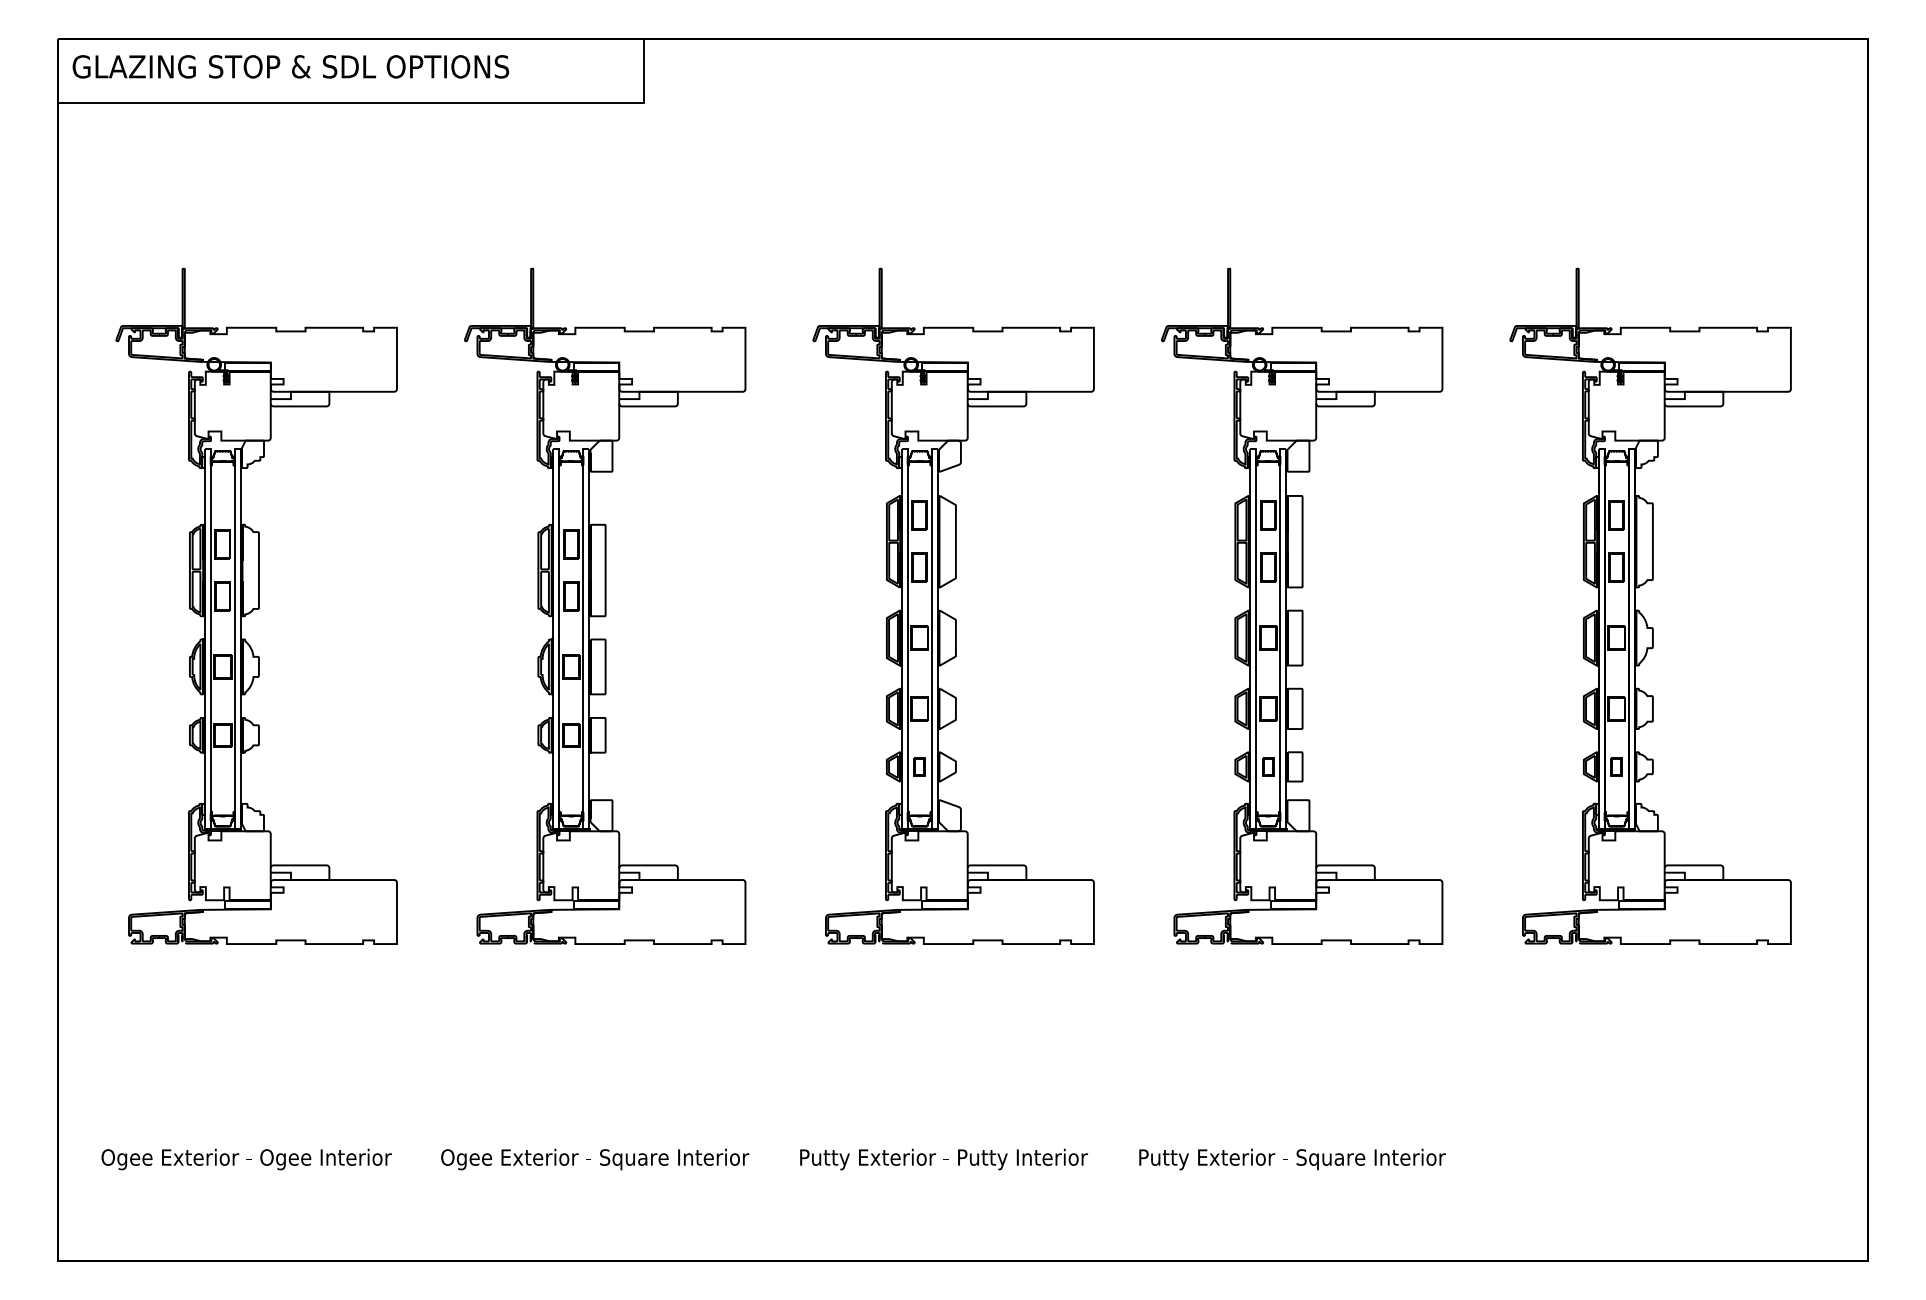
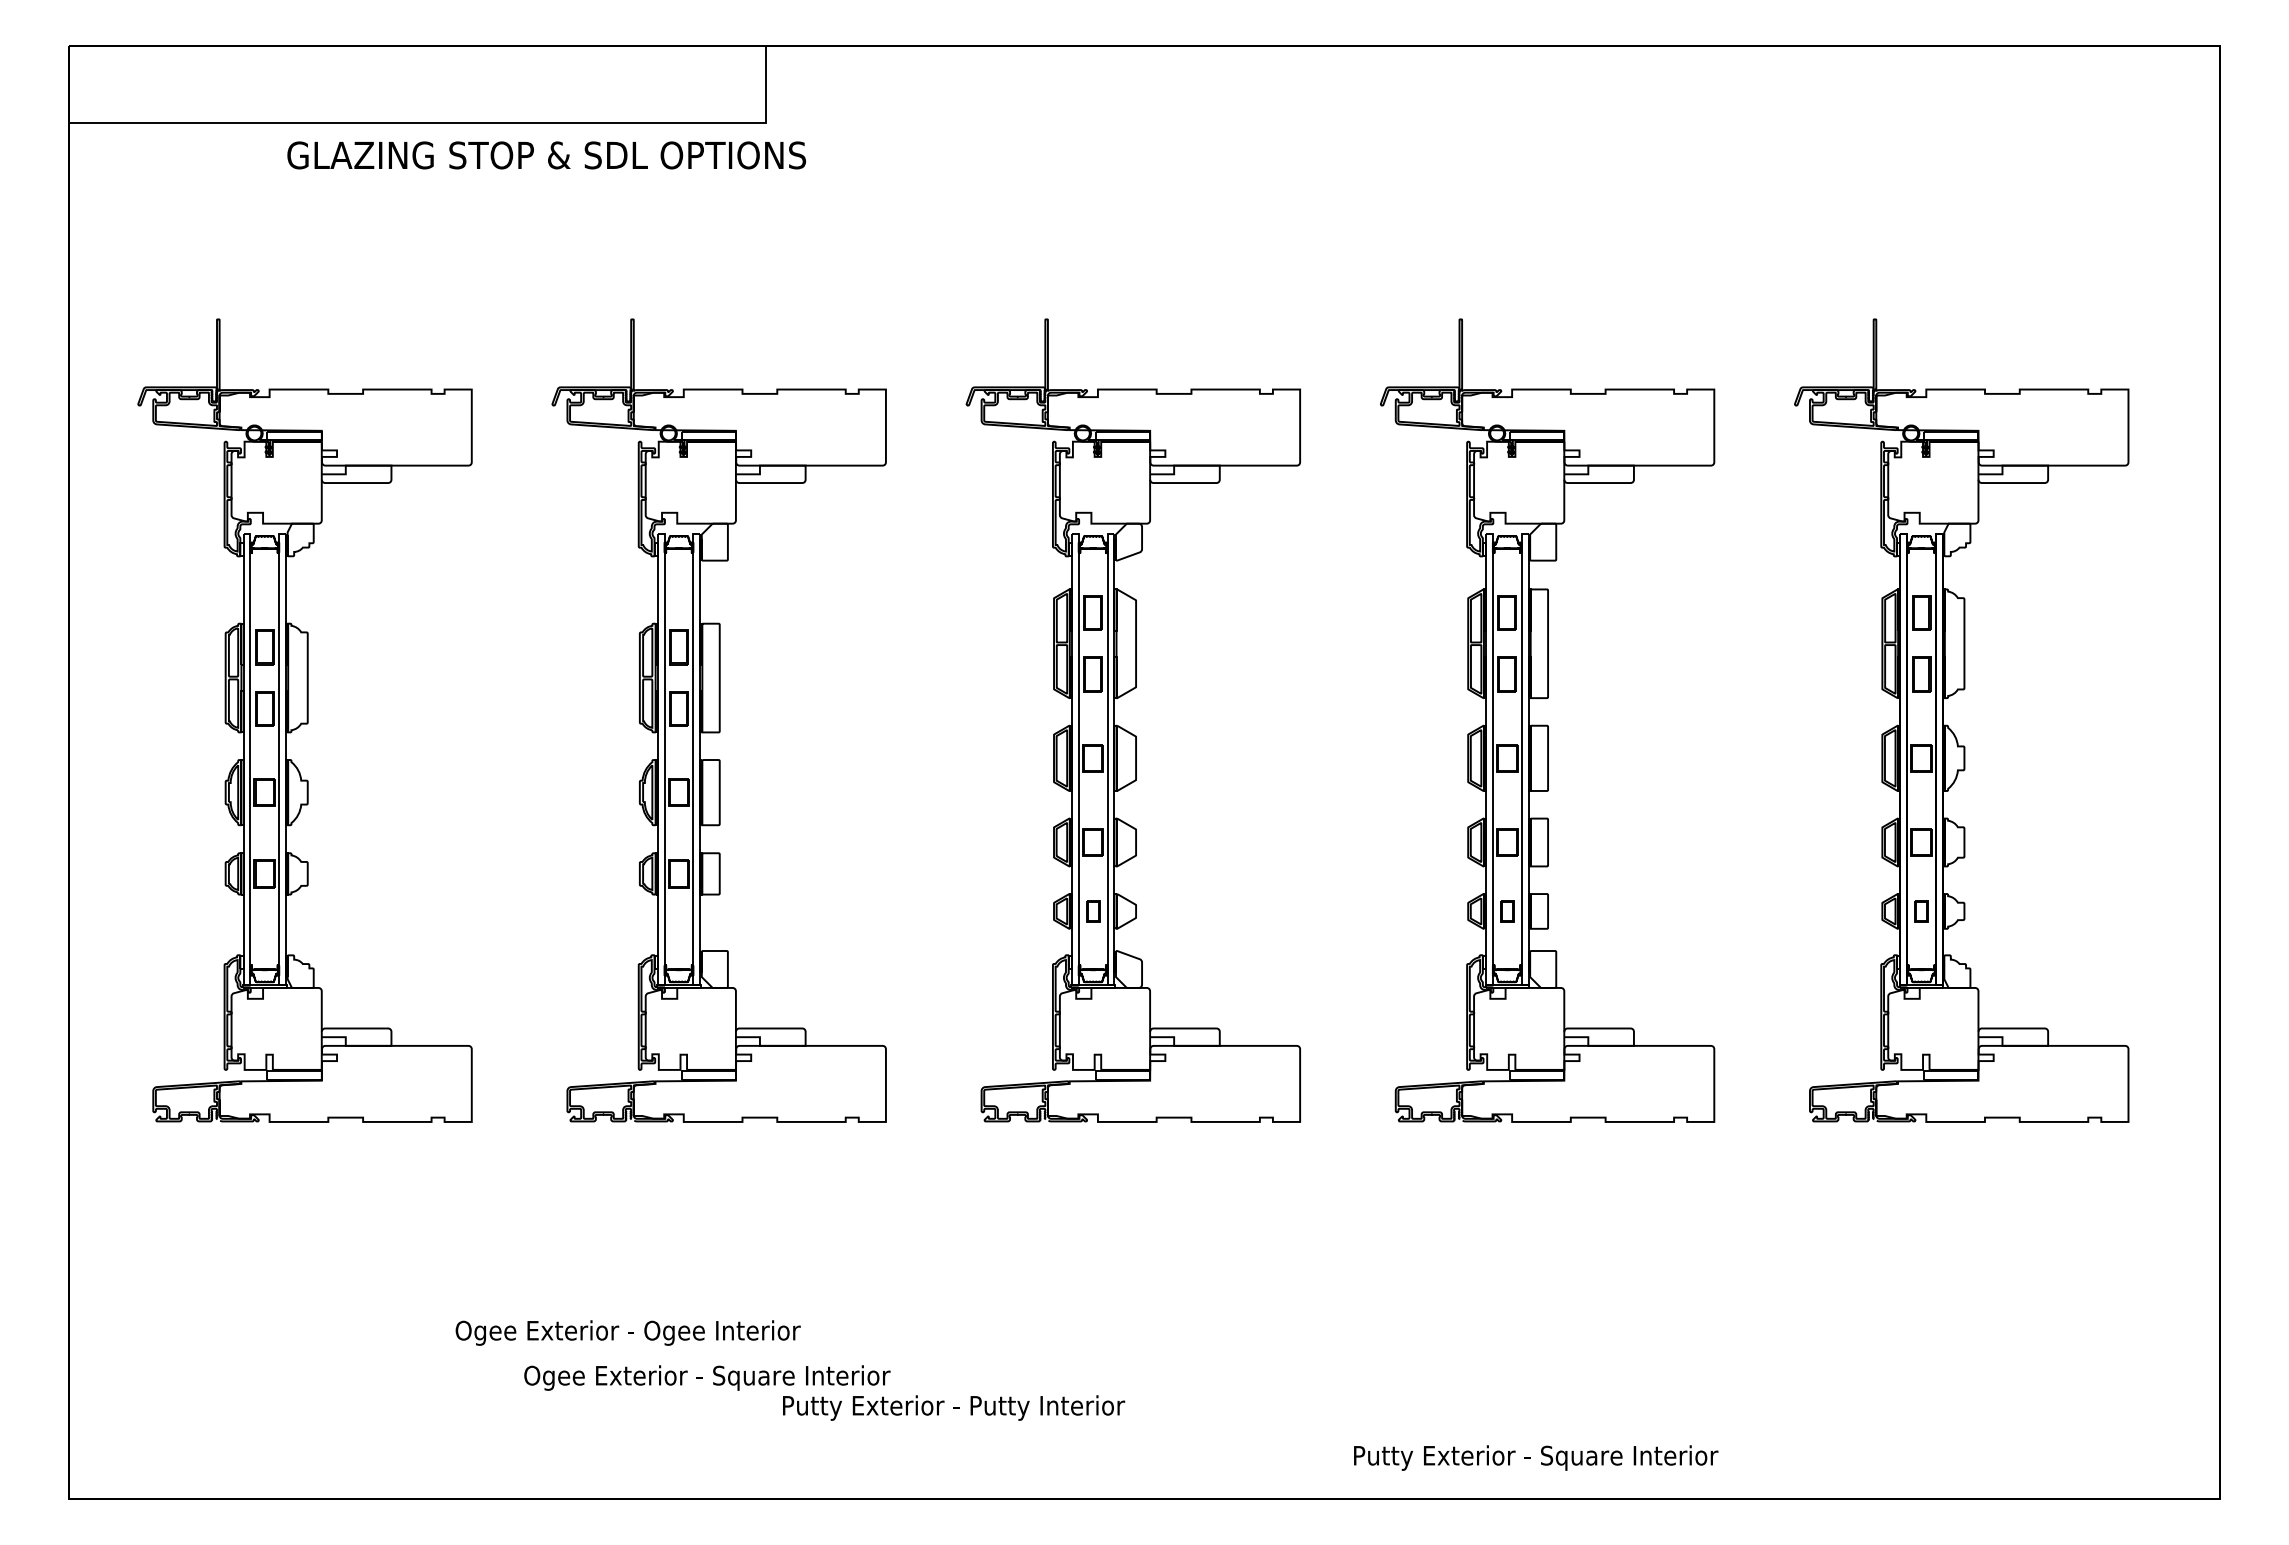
text: (290, 66) -> (546, 155), moved
text: (246, 1159) -> (627, 1332), moved
text: (944, 1159) -> (954, 1407), moved
text: (1292, 1159) -> (1536, 1457), moved

